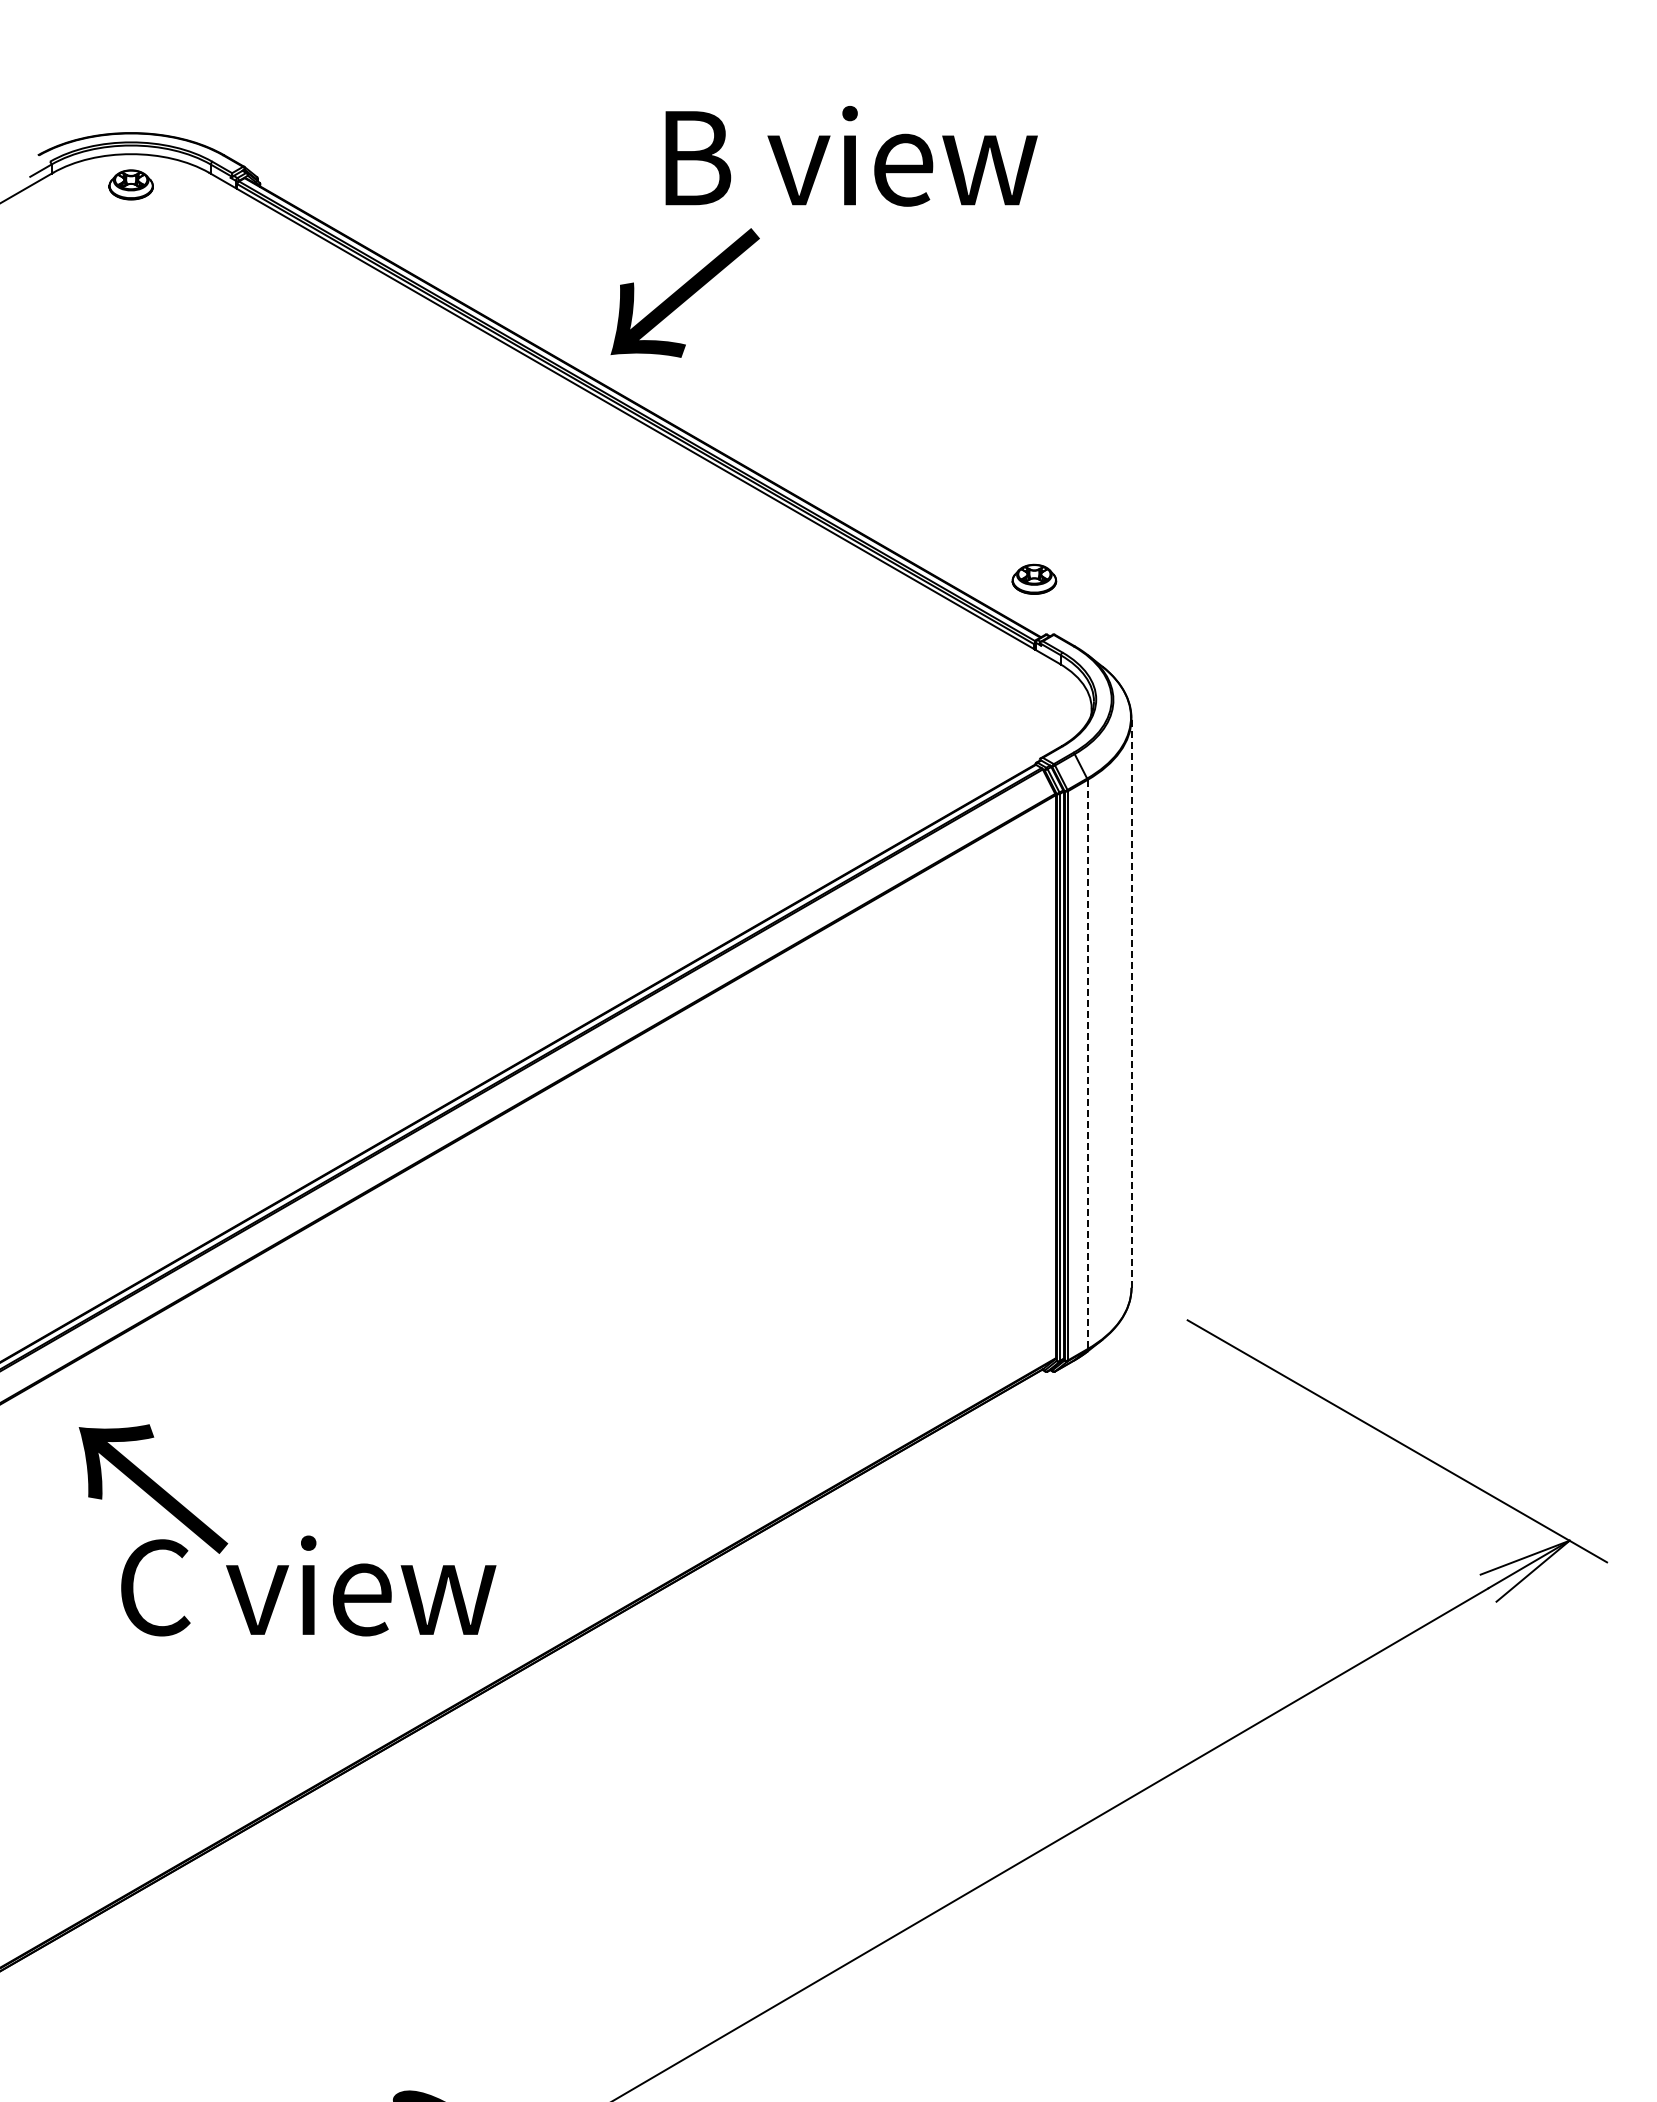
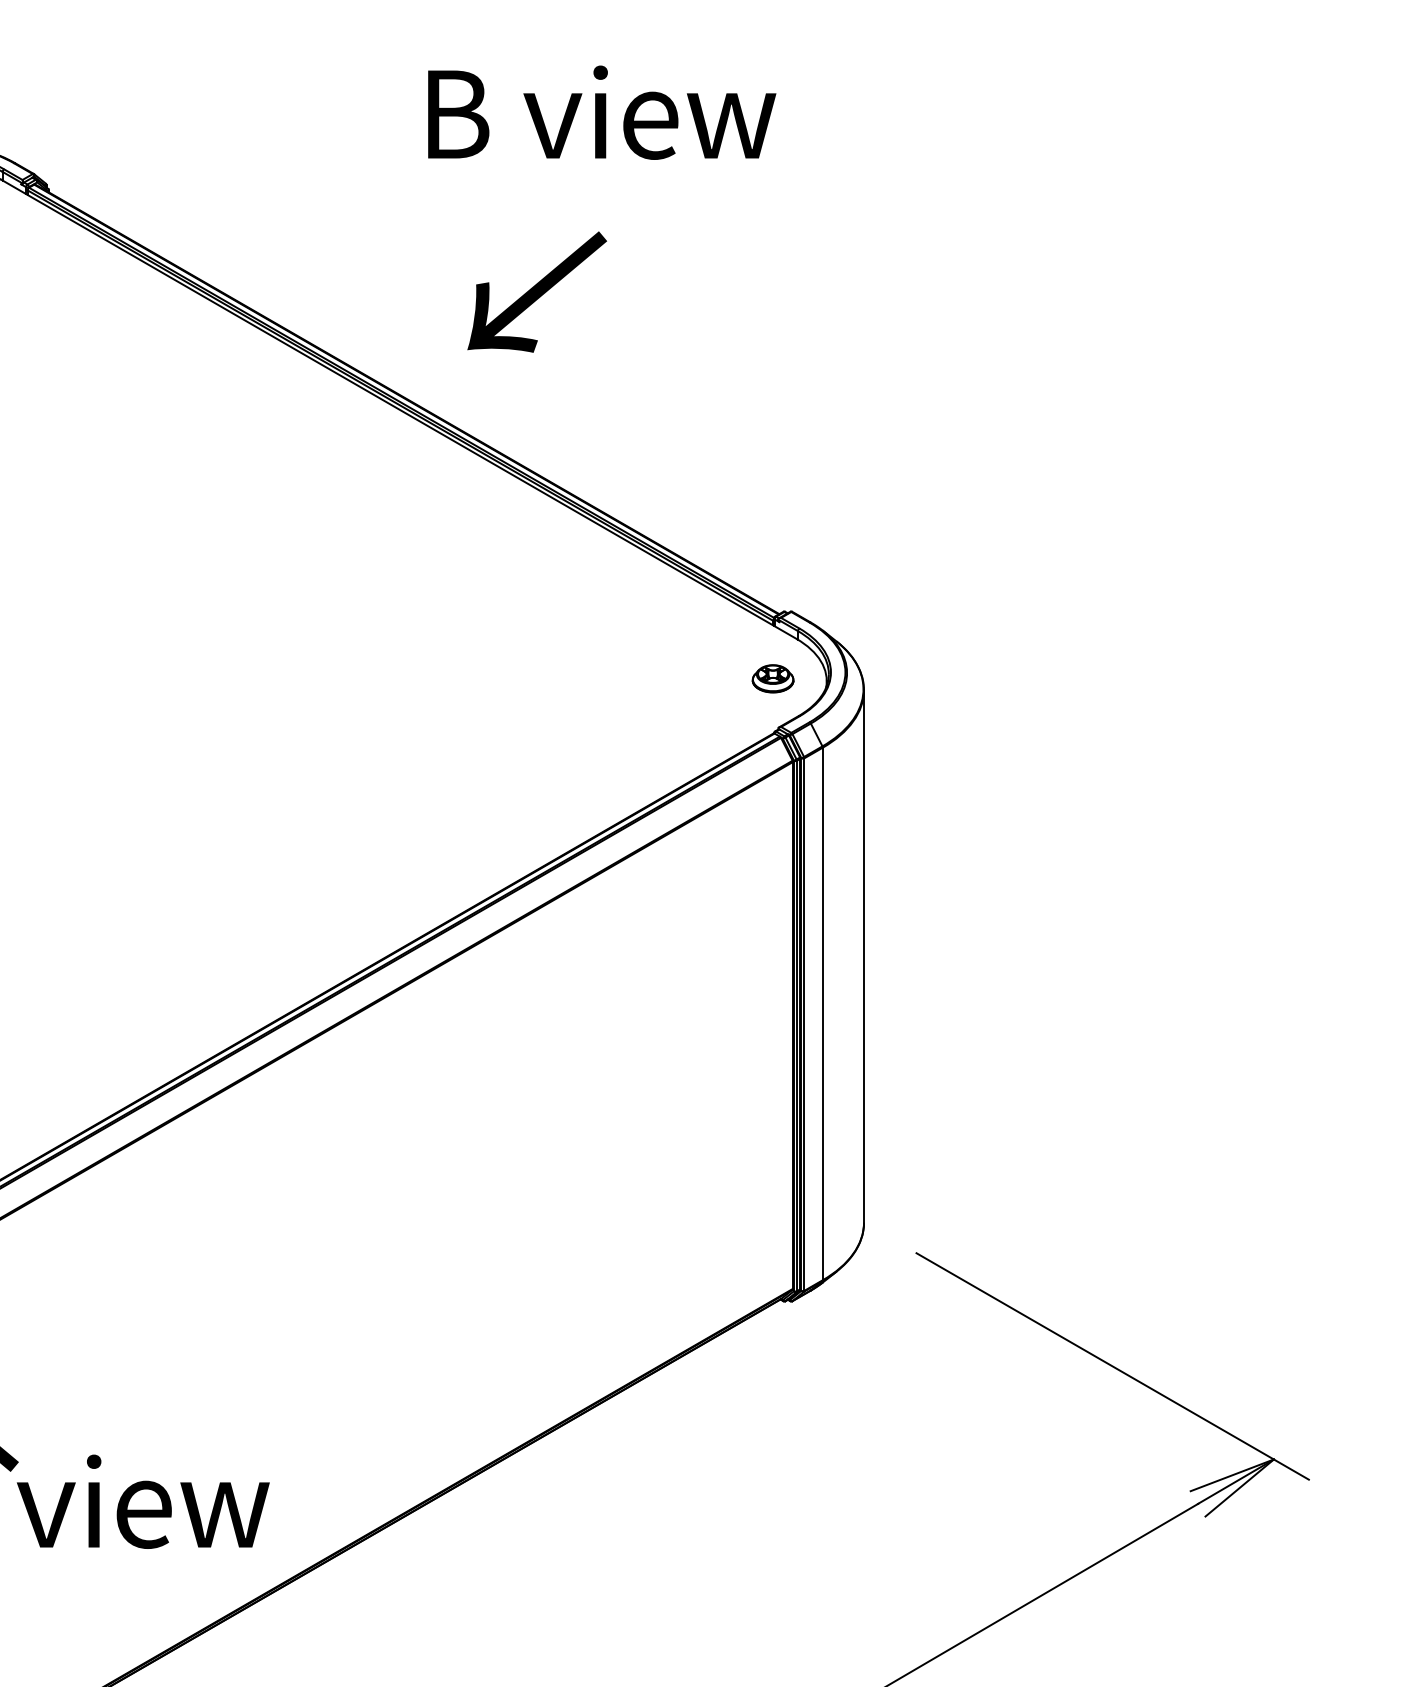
text: (851, 156) -> (602, 112), moved
text: (684, 292) -> (536, 291), moved
part: (1034, 578) -> (773, 678), moved
line: (1131, 1003) -> (863, 956), dashed -> solid
line: (1087, 1064) -> (822, 1013), dashed -> solid

